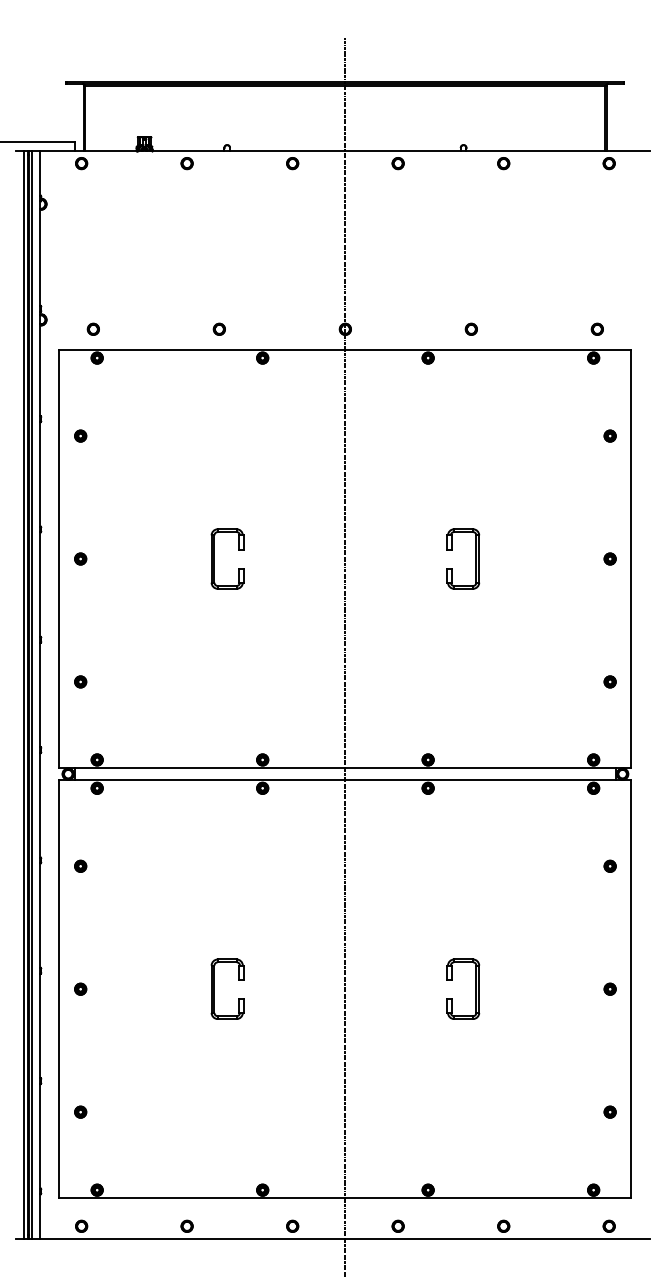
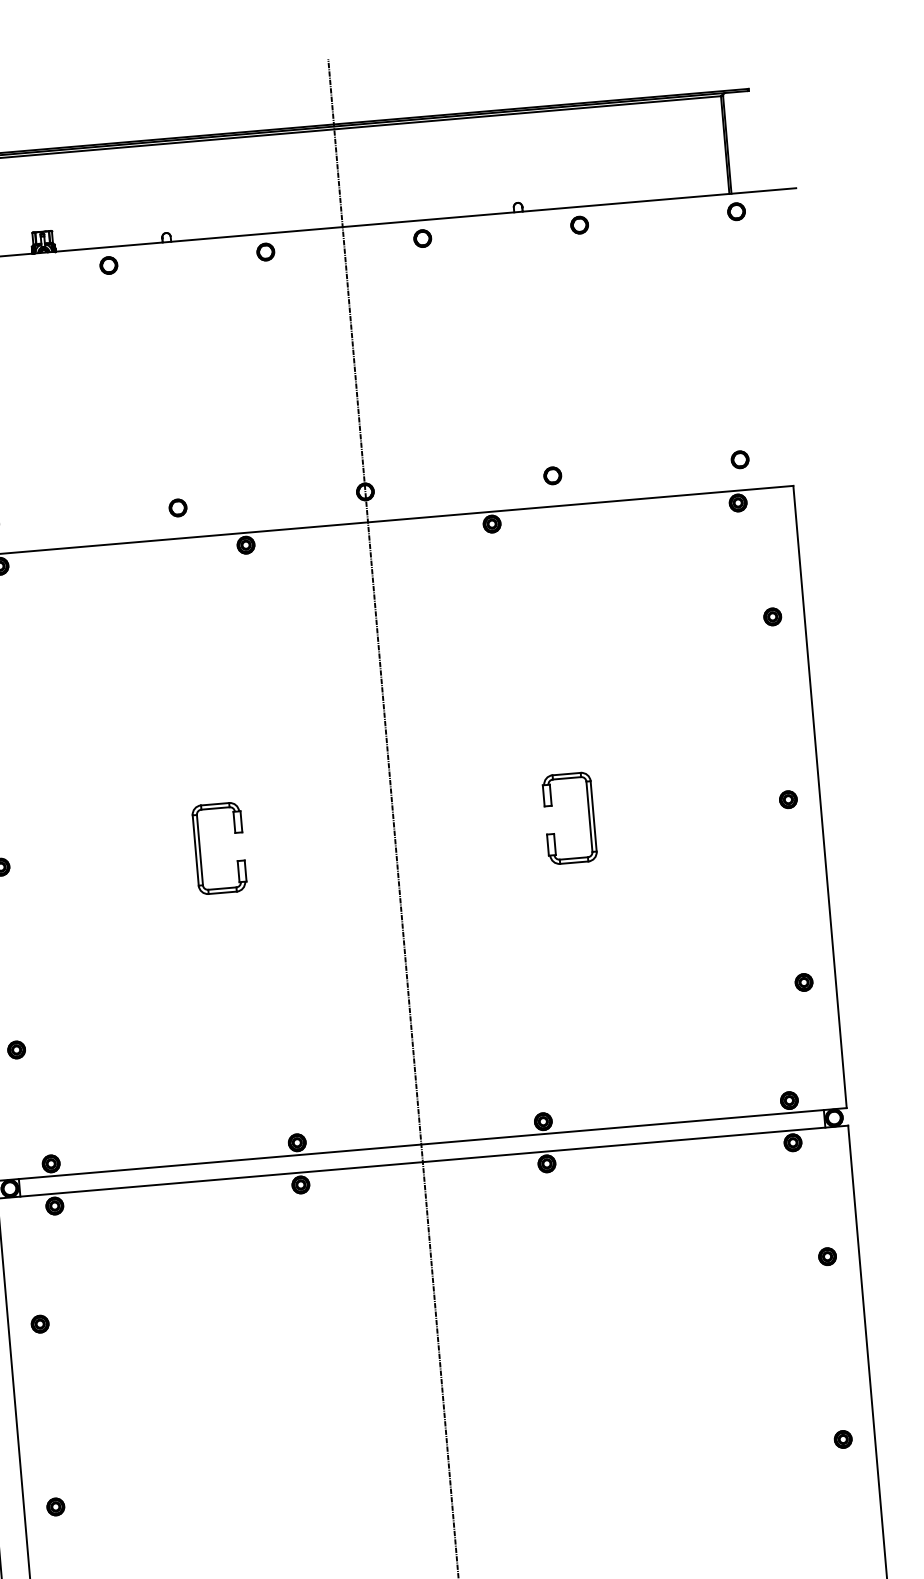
part: (214, 988) -> (254, 1488), removed
part: (475, 988) -> (642, 1455), removed

